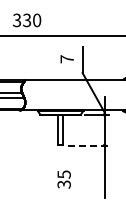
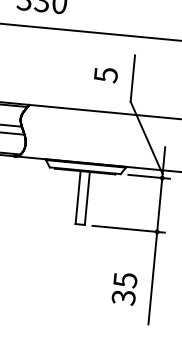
text: (66, 59) -> (104, 75), 7 -> 5
line: (88, 145) -> (128, 229), dashed -> solid
text: (63, 179) -> (123, 288), moved

